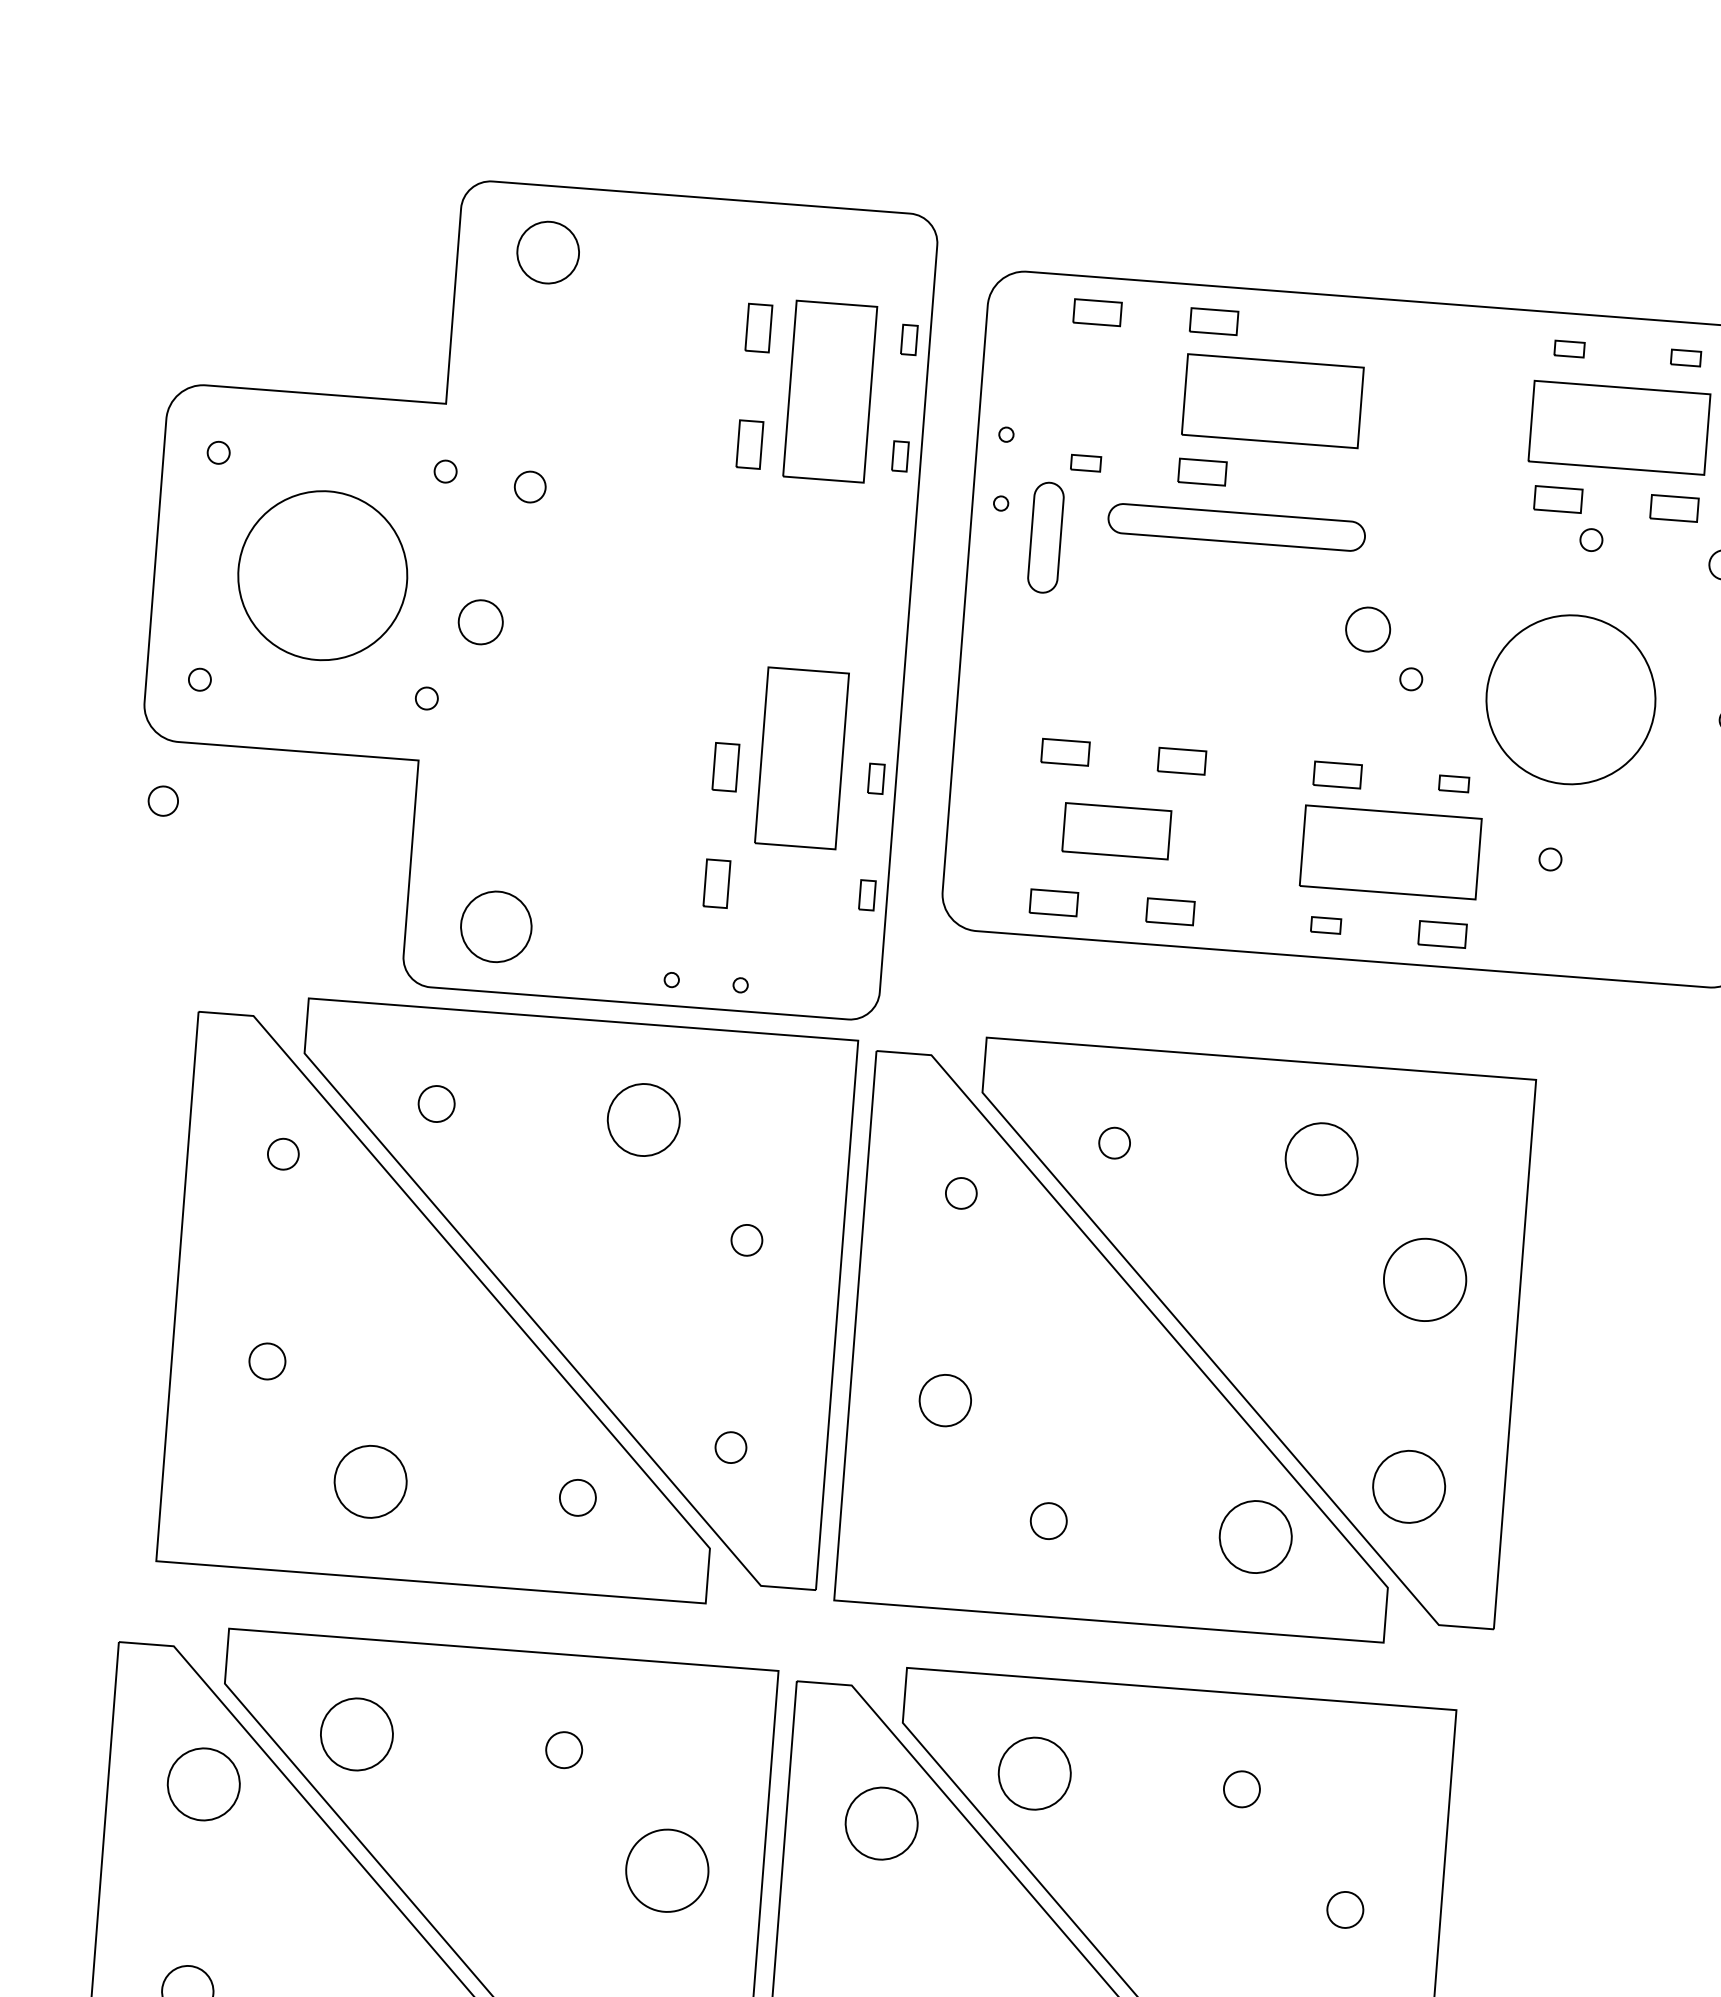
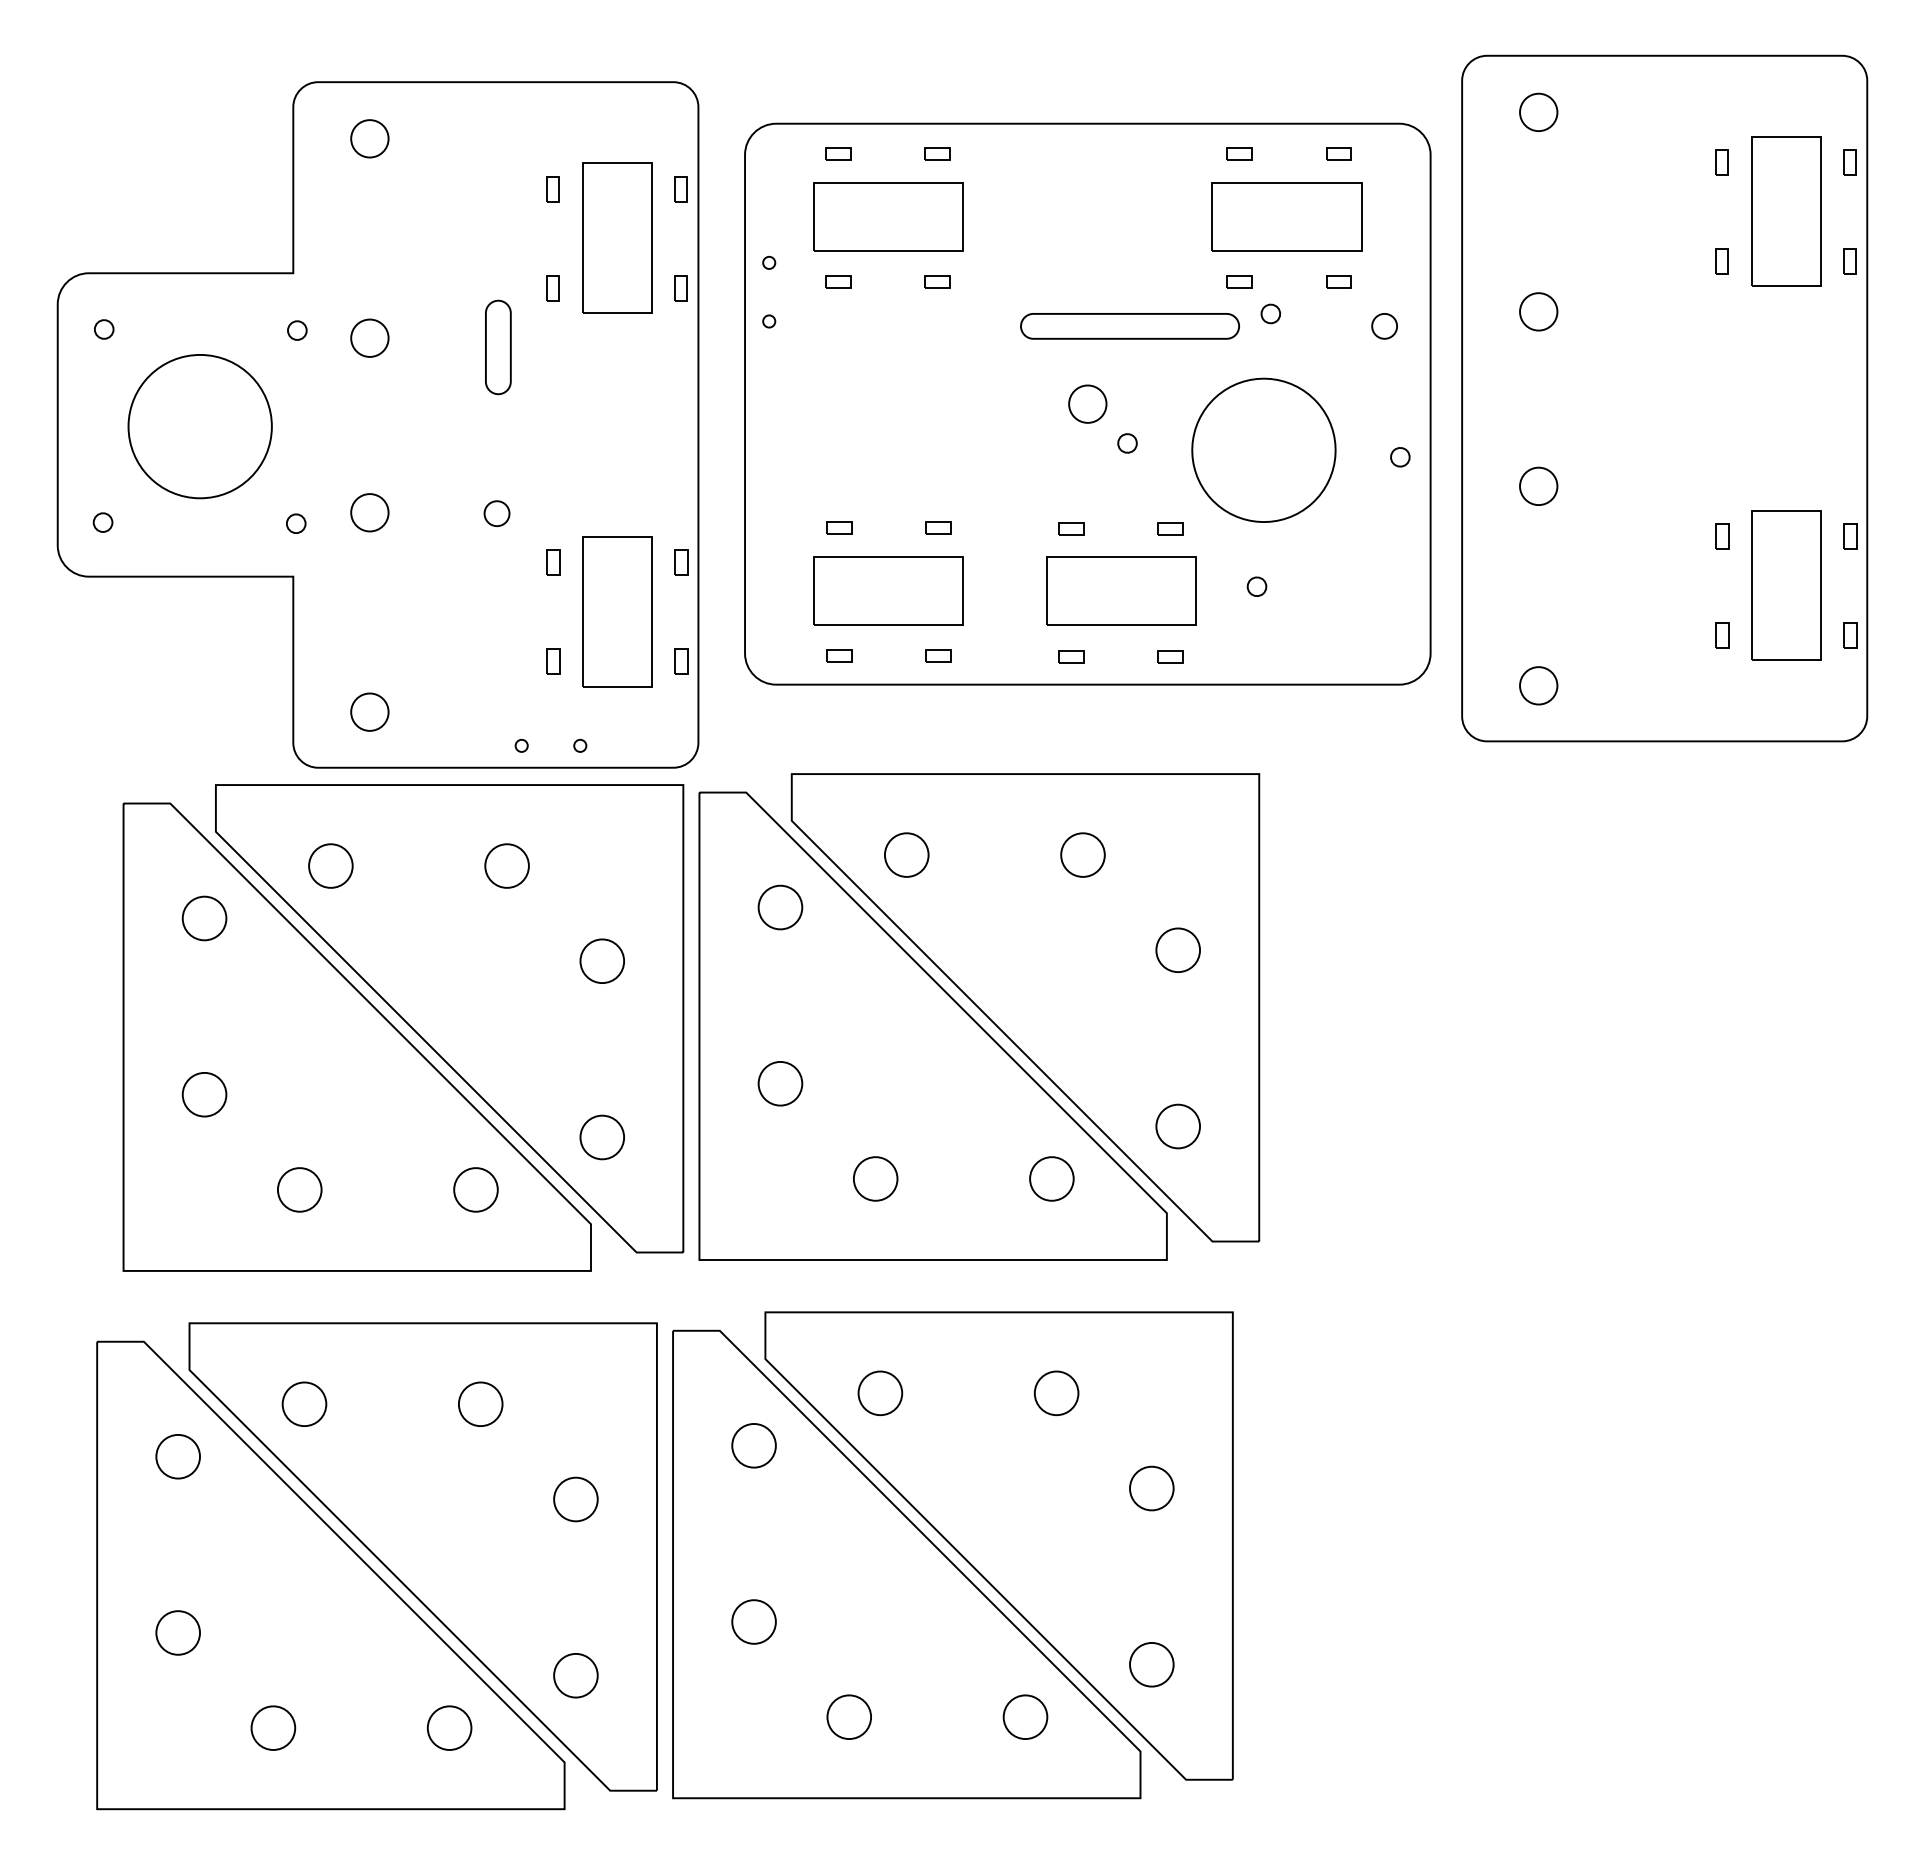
part: (547, 252) -> (369, 138), size x0.71
part: (1097, 312) -> (838, 153), size x0.62
part: (1214, 321) -> (937, 153), size x0.62
part: (758, 328) -> (552, 189), size x0.62
part: (1273, 400) -> (888, 216), moved
part: (749, 445) -> (552, 288), size x0.62
part: (1202, 471) -> (937, 281), size x0.62
part: (529, 486) -> (369, 337), size x1.43
part: (1557, 499) -> (1239, 281), size x0.62
part: (1673, 508) -> (1338, 281), size x0.62
part: (1236, 527) -> (1129, 326), moved
part: (1046, 537) -> (498, 347), moved
part: (480, 621) -> (369, 512), moved
part: (1065, 752) -> (839, 527), size x0.62
part: (802, 757) -> (617, 611), moved
part: (1181, 761) -> (938, 527), size x0.62
part: (725, 767) -> (553, 562), size x0.62
part: (1337, 774) -> (1071, 528), size x0.62
part: (162, 800) -> (496, 513), moved
part: (1116, 830) -> (888, 590), size x1.67
part: (716, 883) -> (553, 661), size x0.62
part: (1053, 902) -> (839, 655), size x0.62
part: (1169, 911) -> (938, 655), size x0.62
part: (496, 925) -> (369, 711), size x0.62
part: (1442, 933) -> (1170, 656), size x0.62
part: (436, 1103) -> (330, 865), size x1.43
part: (643, 1119) -> (506, 865), size x0.71
part: (1114, 1142) -> (906, 854), size x1.67
part: (283, 1154) -> (204, 918), size x1.67
part: (1321, 1158) -> (1082, 854), size x0.71
part: (961, 1193) -> (780, 907), size x1.67
part: (746, 1239) -> (601, 960), size x1.67
part: (1424, 1278) -> (1177, 949), size x0.62
part: (267, 1361) -> (204, 1094), size x1.43
part: (730, 1447) -> (601, 1137), size x1.67
part: (370, 1481) -> (299, 1189), size x0.71
part: (1408, 1486) -> (1177, 1126), size x0.71
part: (577, 1497) -> (475, 1189), size x1.43
part: (1048, 1520) -> (875, 1178), size x1.43
part: (1255, 1536) -> (1051, 1178), size x0.71
part: (357, 1733) -> (304, 1403), size x0.71
part: (563, 1749) -> (480, 1403), size x1.43
part: (1035, 1772) -> (880, 1392), size x0.71
part: (202, 1784) -> (177, 1456), size x0.71
part: (1241, 1788) -> (1056, 1392), size x1.43
part: (880, 1823) -> (753, 1445), size x0.71
part: (666, 1870) -> (575, 1499), size x0.62
part: (1344, 1909) -> (1151, 1488), size x1.43

